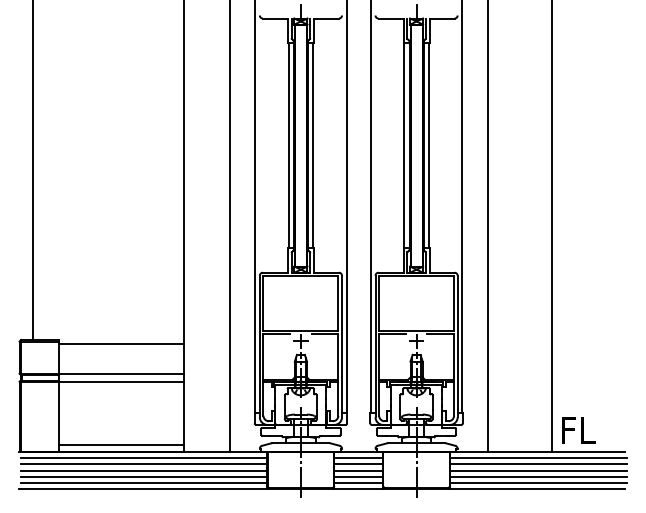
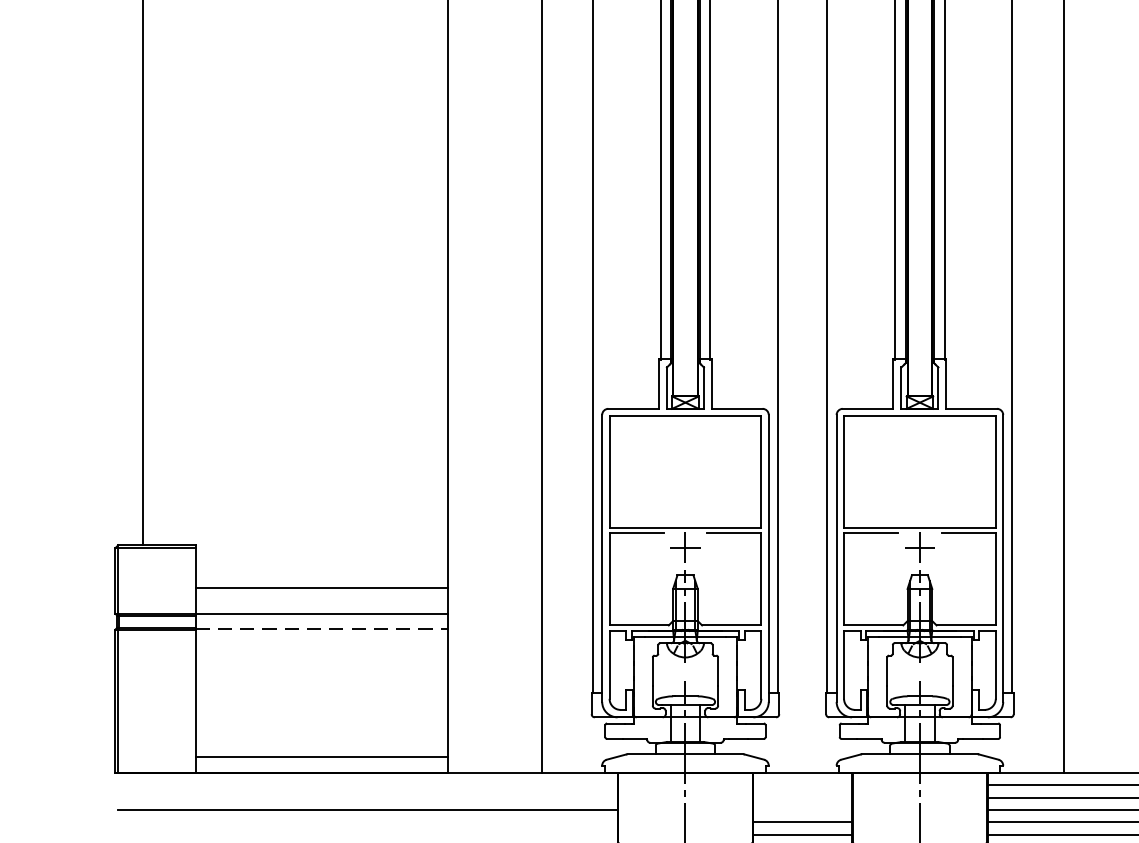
line: (121, 344) -> (321, 588), moved
line: (121, 381) -> (321, 629), solid -> dashed
line: (143, 458) -> (366, 785), removed
line: (358, 458) -> (802, 785), removed
line: (143, 464) -> (366, 797), removed
line: (358, 464) -> (802, 797), removed
line: (358, 470) -> (802, 809), removed
line: (143, 476) -> (366, 821), removed
line: (143, 482) -> (366, 834), removed

